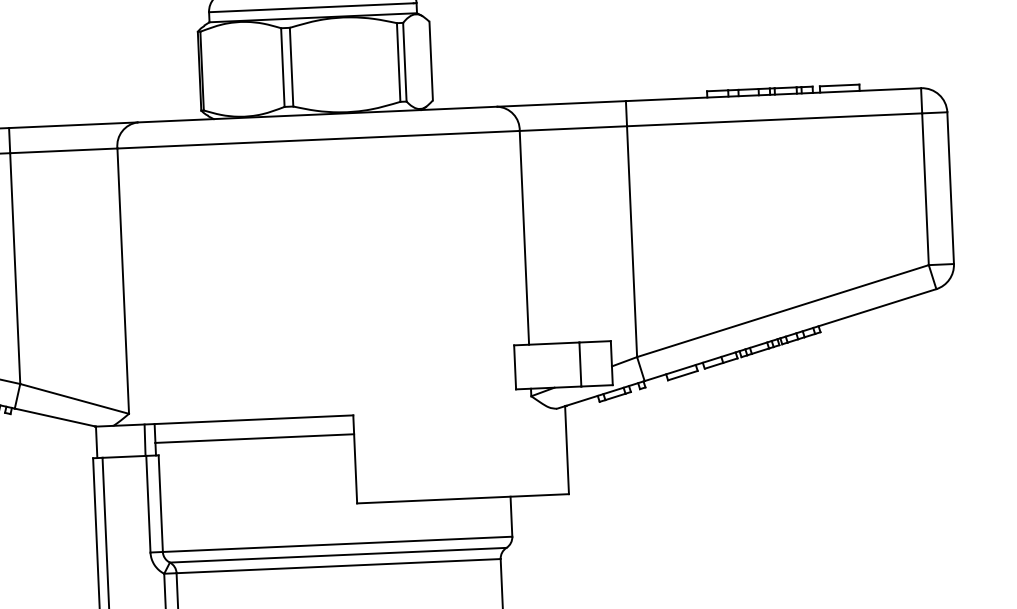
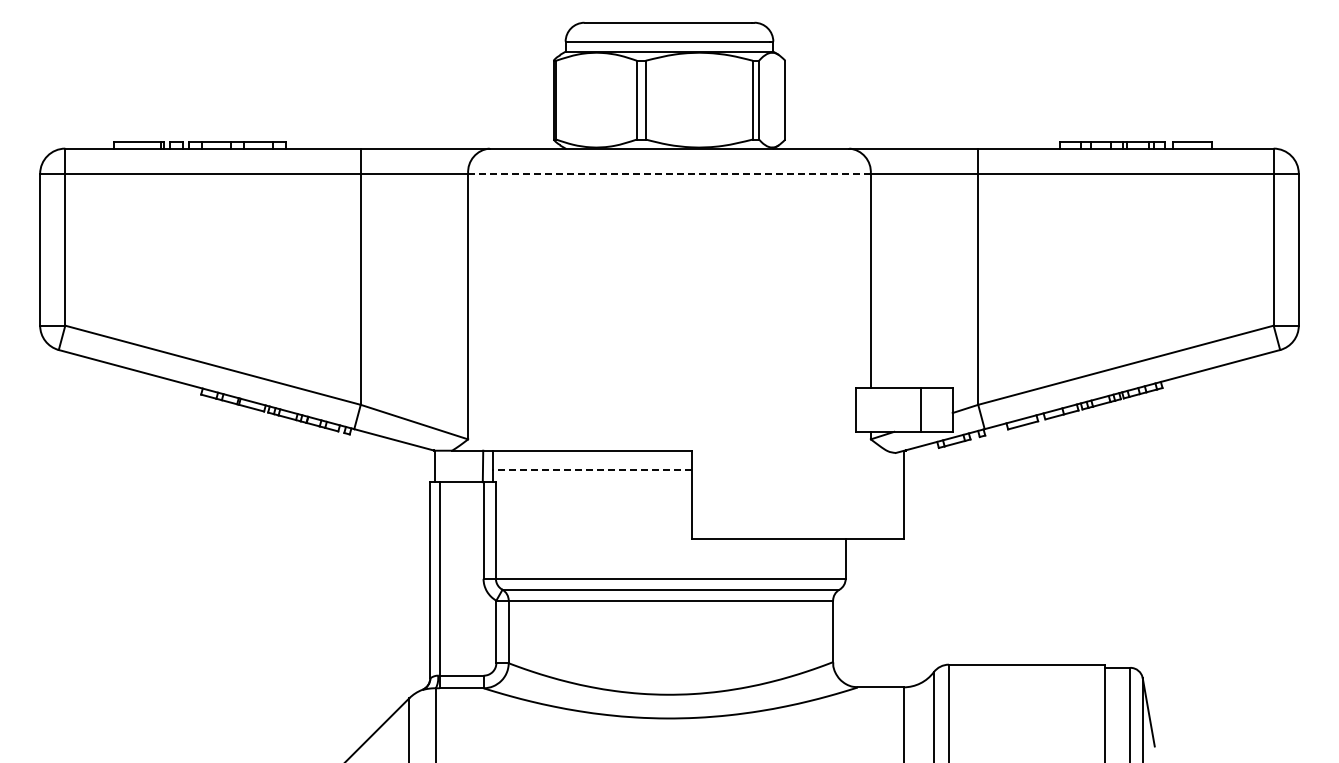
line: (317, 139) -> (668, 173), solid -> dashed
line: (254, 438) -> (592, 469), solid -> dashed

